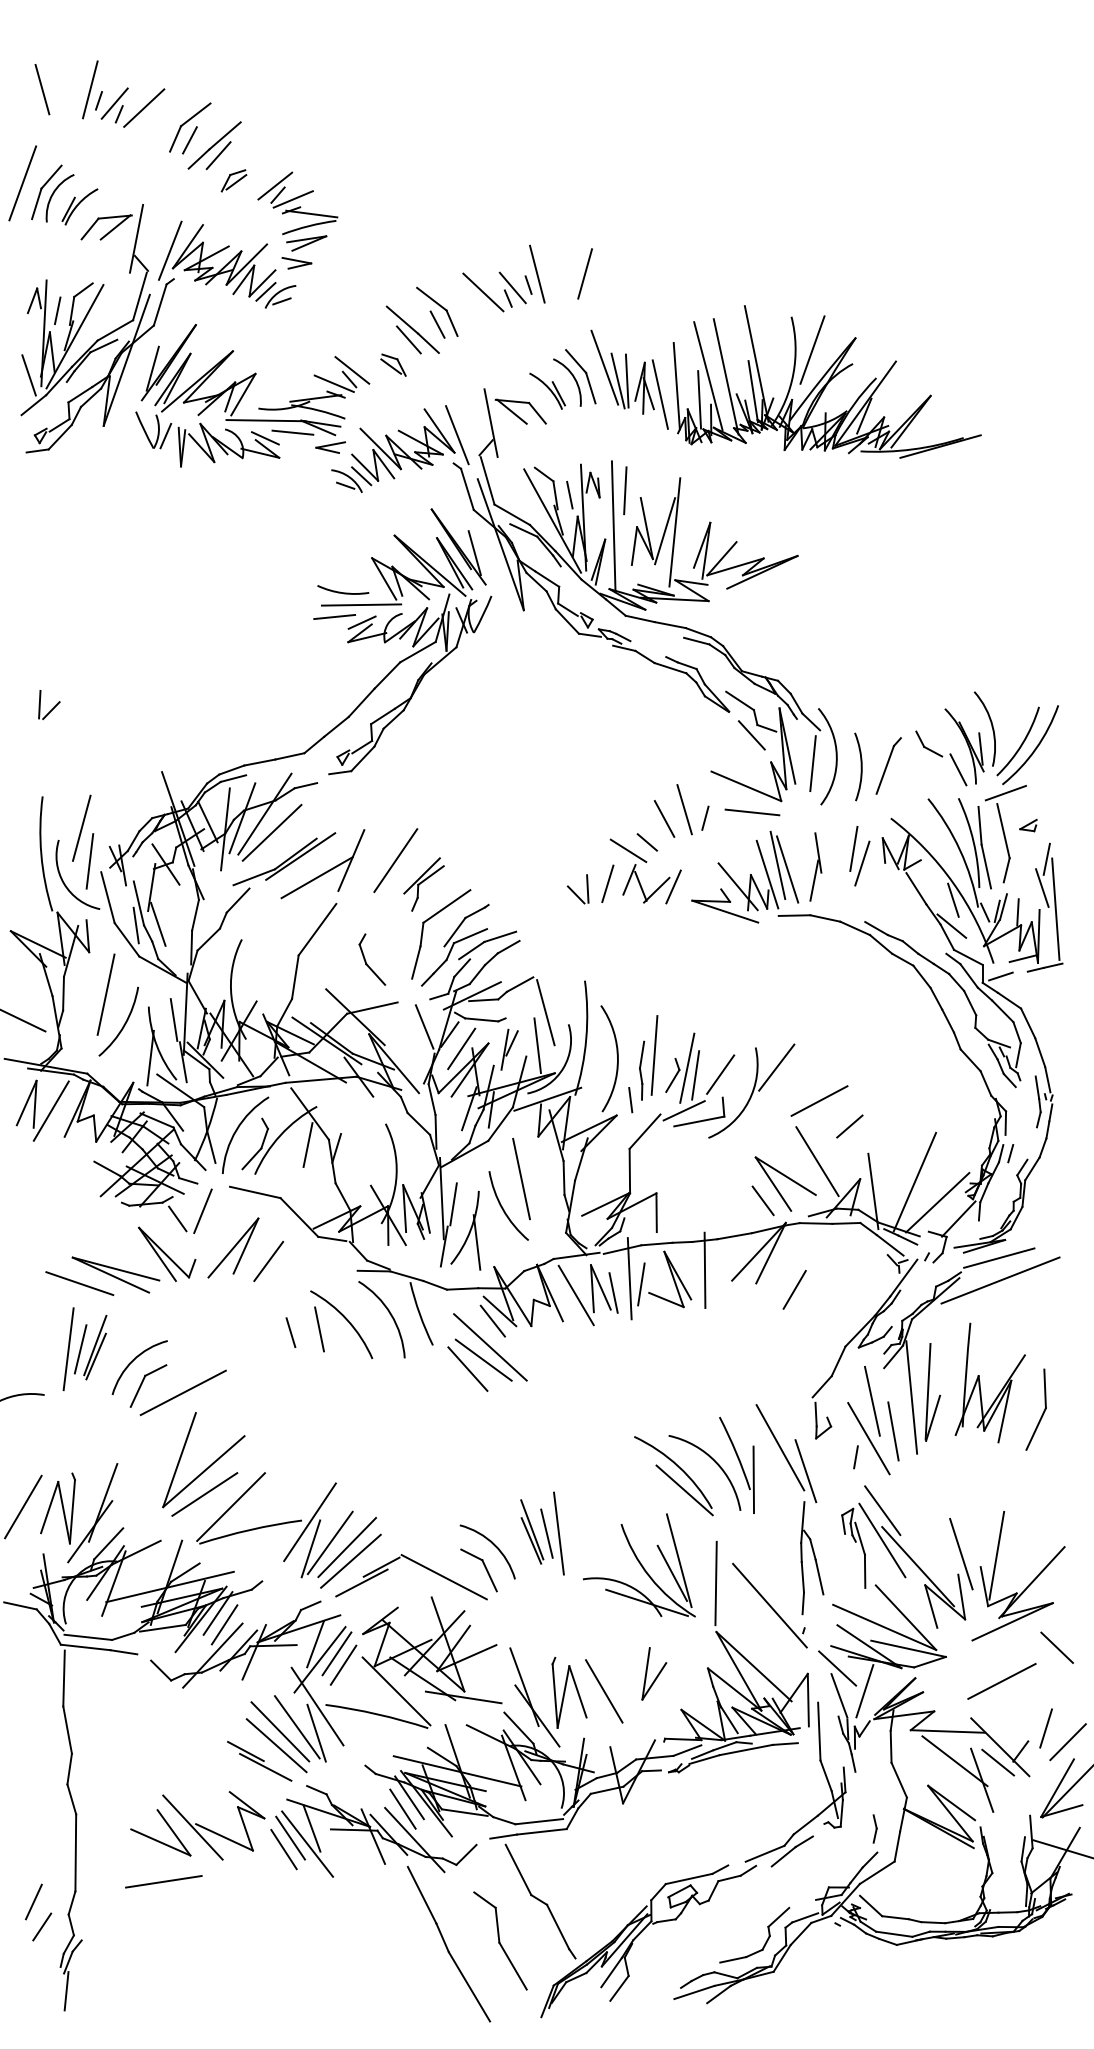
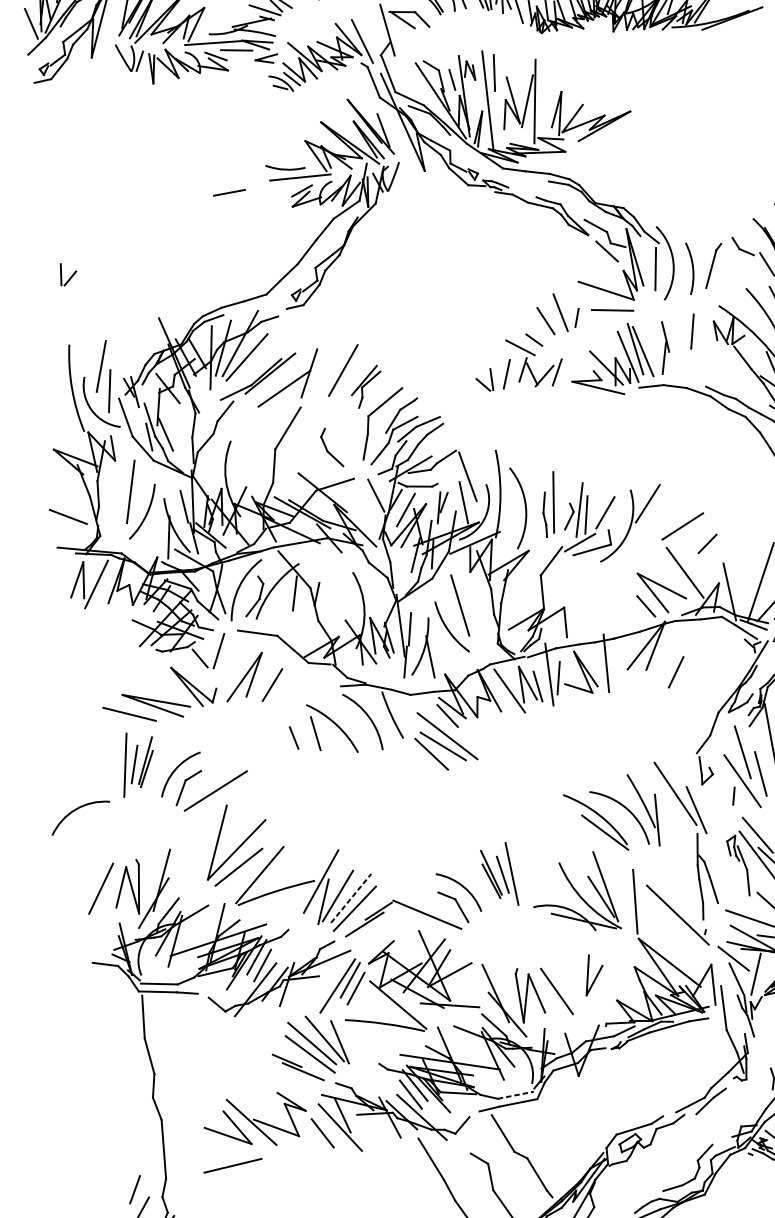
line: (334, 616) -> (229, 192), moved
line: (862, 863) -> (700, 342), removed
line: (630, 1100) -> (538, 538), removed
line: (347, 1547) -> (351, 898), solid -> dashed
line: (315, 1644) -> (333, 974), removed
line: (317, 1706) -> (338, 1021), removed
line: (539, 1821) -> (516, 1095), solid -> dashed
line: (290, 1837) -> (326, 1123), removed

